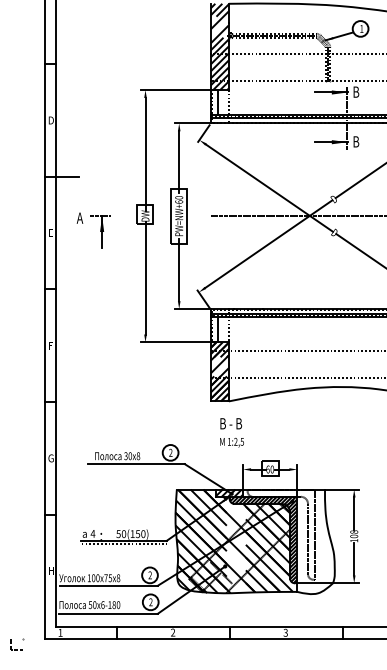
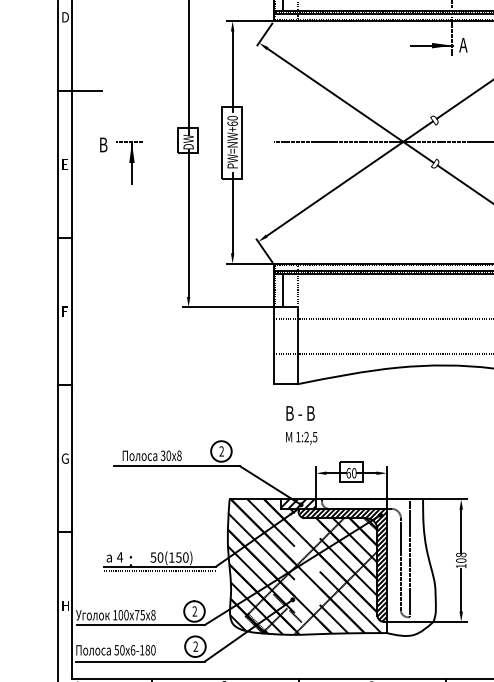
text: (355, 141) -> (462, 44), B -> A
text: (79, 217) -> (102, 144), A -> B
hatch: (219, 371) -> (285, 345), removed

